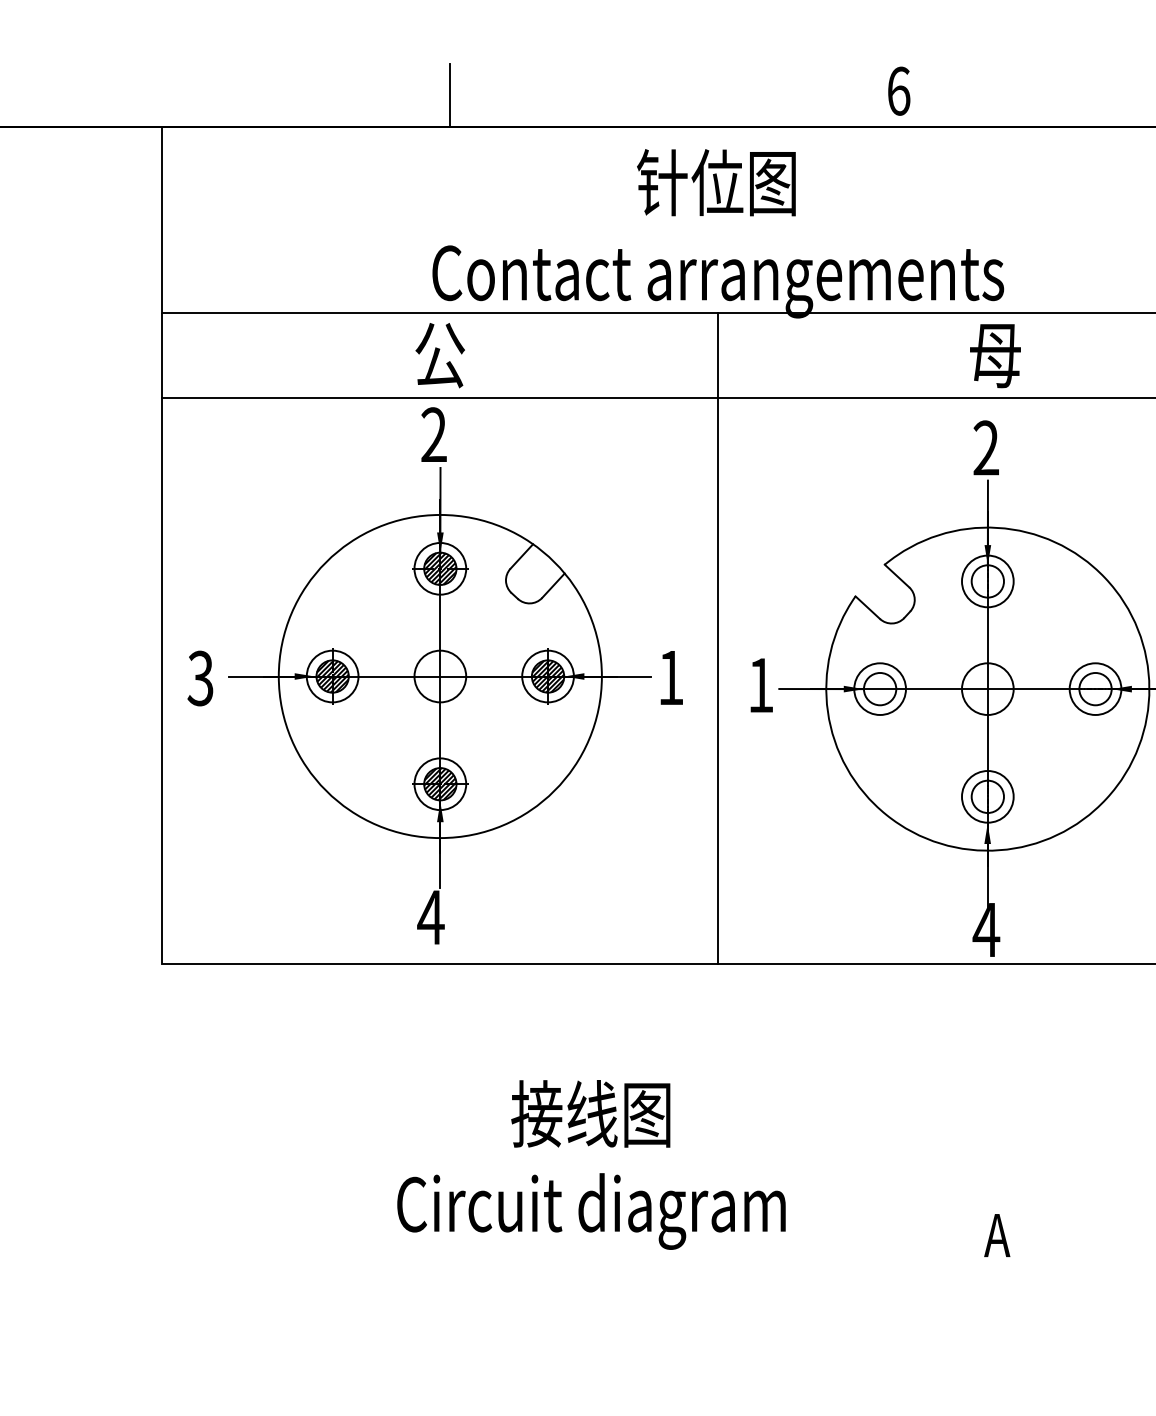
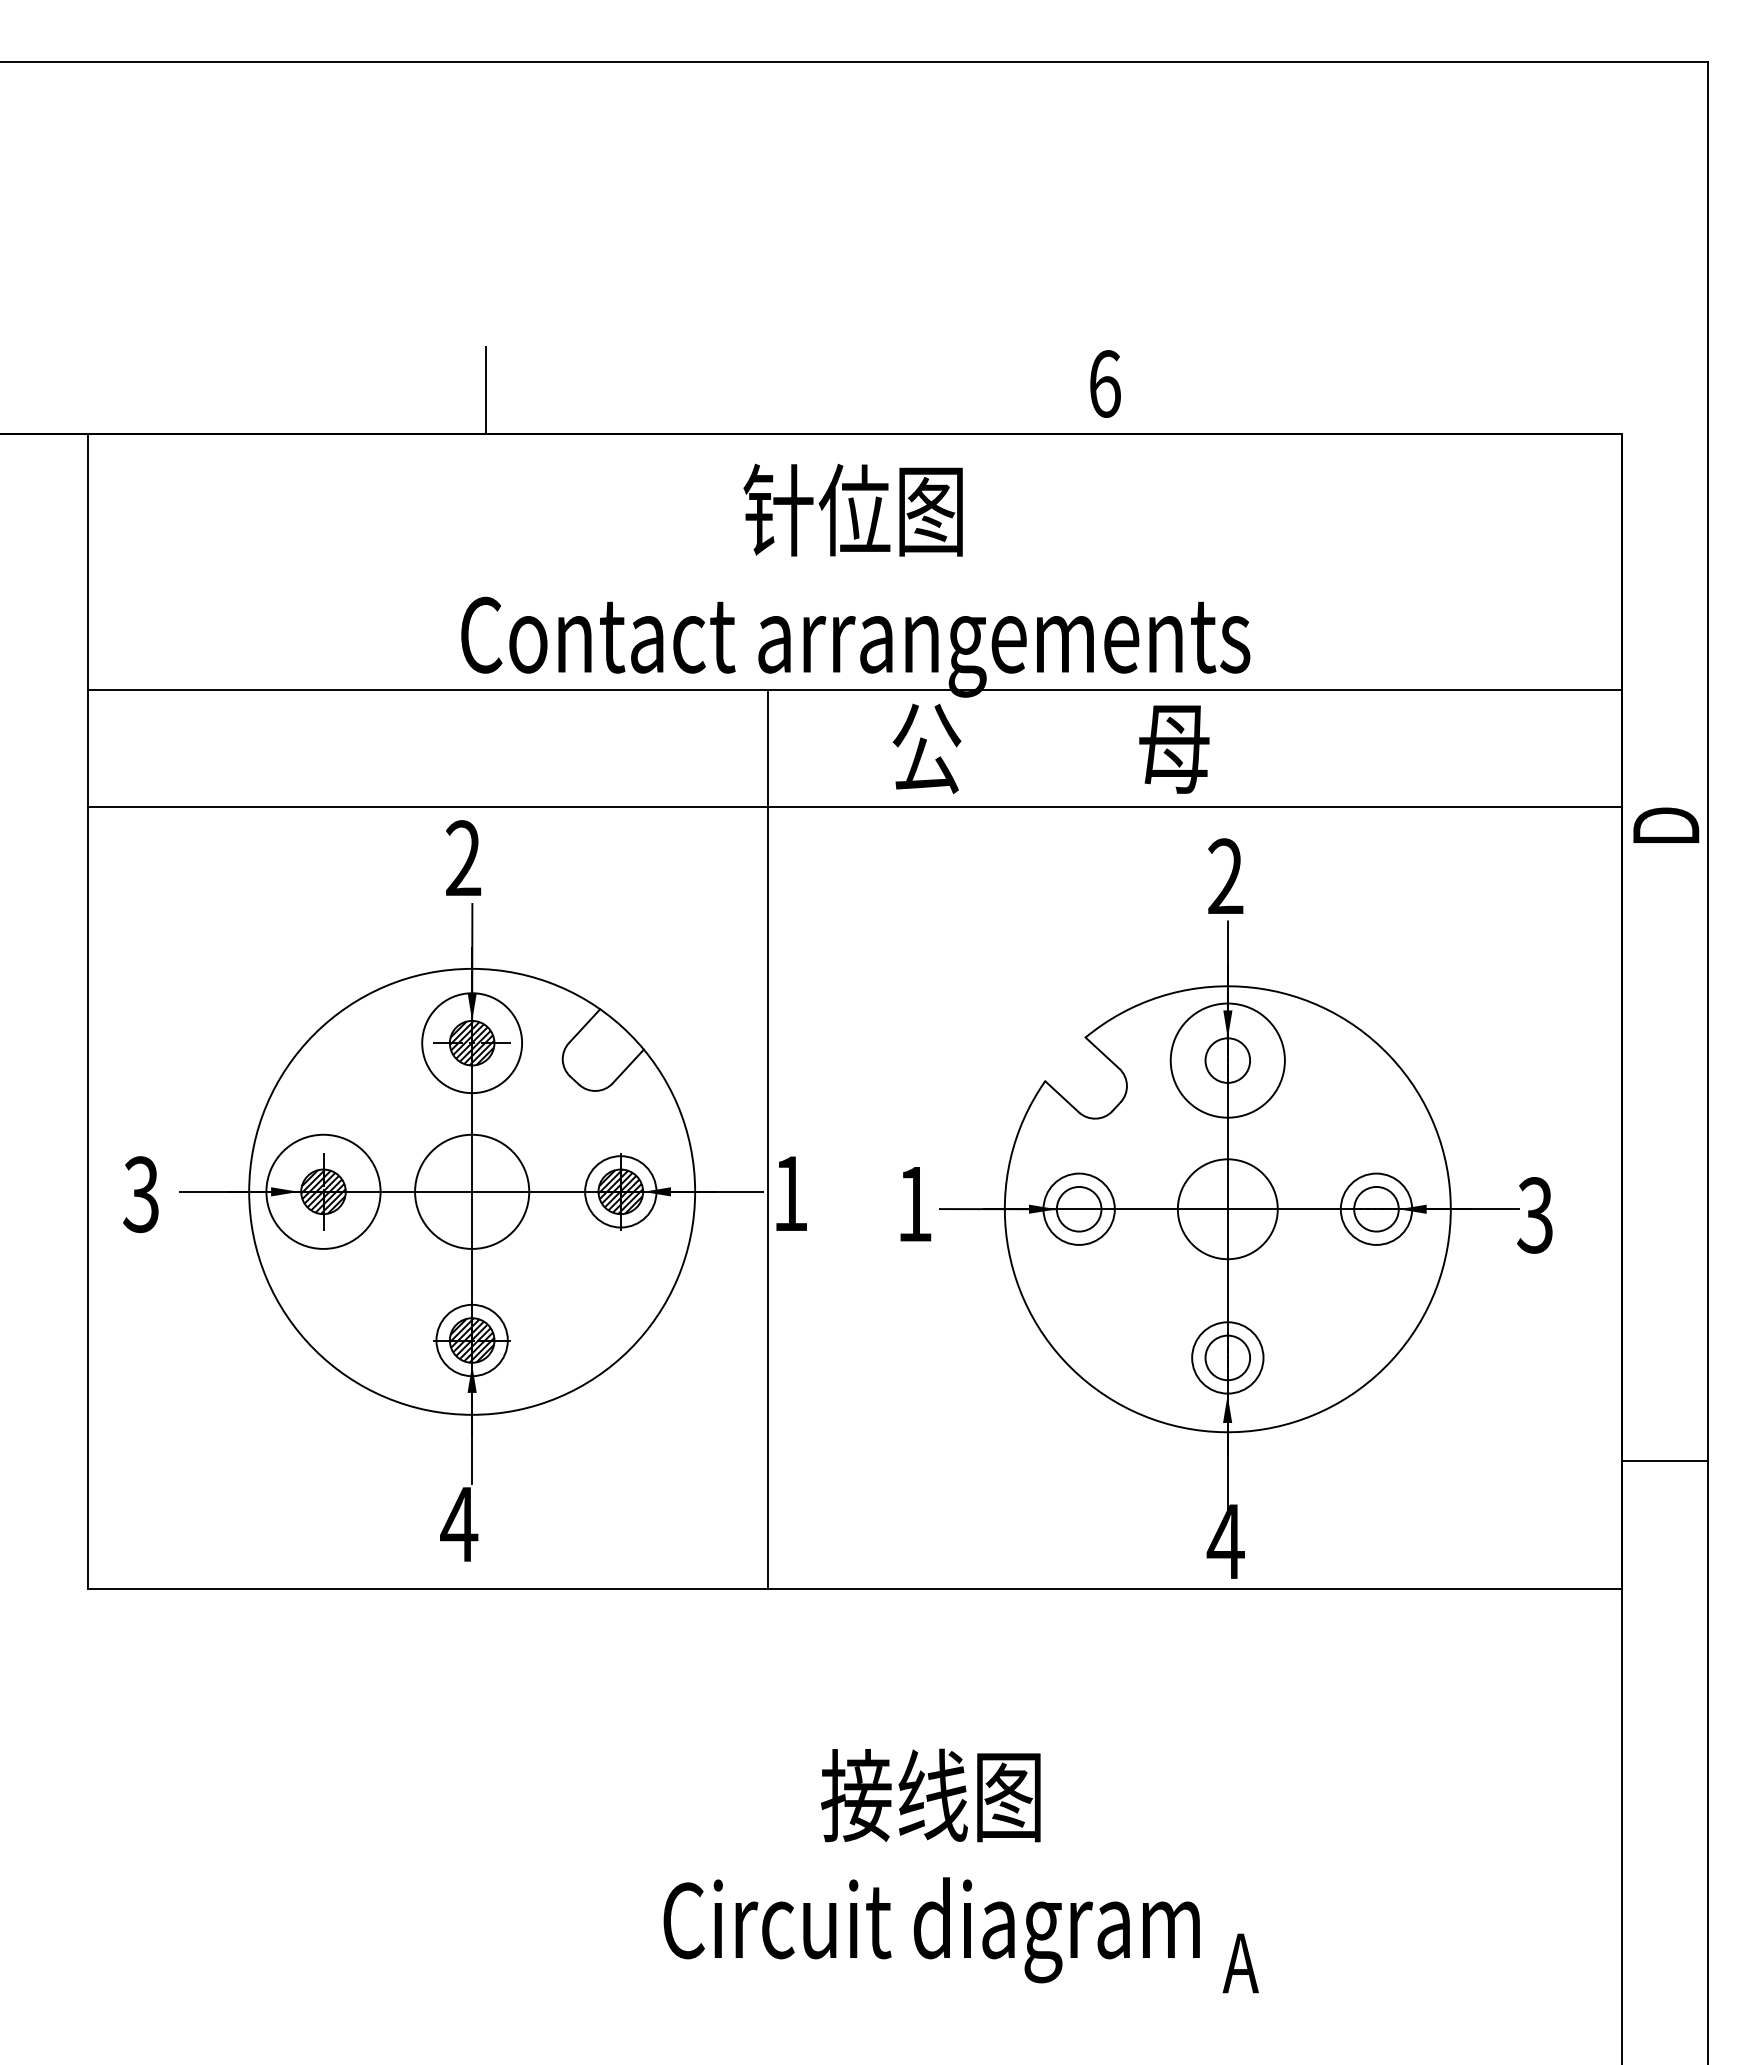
text: (439, 355) -> (926, 748), moved
text: (995, 356) -> (1174, 749), moved
circle: (439, 568) -> (471, 1042), size x1.4
circle: (987, 581) -> (1227, 1060), size x1.6
line: (718, 637) -> (768, 1138), moved
circle: (332, 676) -> (323, 1191), size x1.6
circle: (439, 676) -> (471, 1191), size x1.6
circle: (987, 688) -> (1227, 1208), size x1.4
text: (591, 1164) -> (931, 1865), moved

